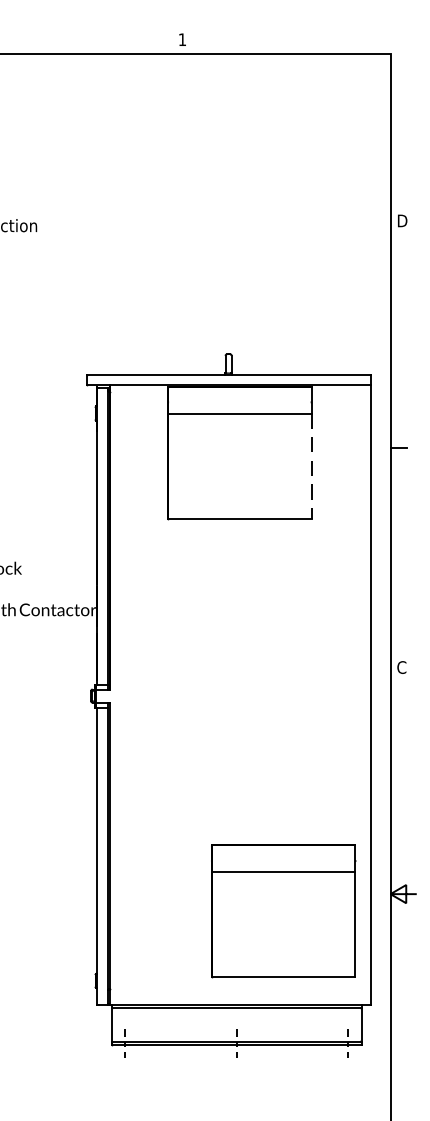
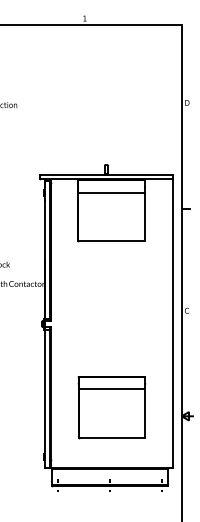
line: (310, 467) -> (144, 217), dashed -> solid
part: (282, 911) -> (111, 407), moved

